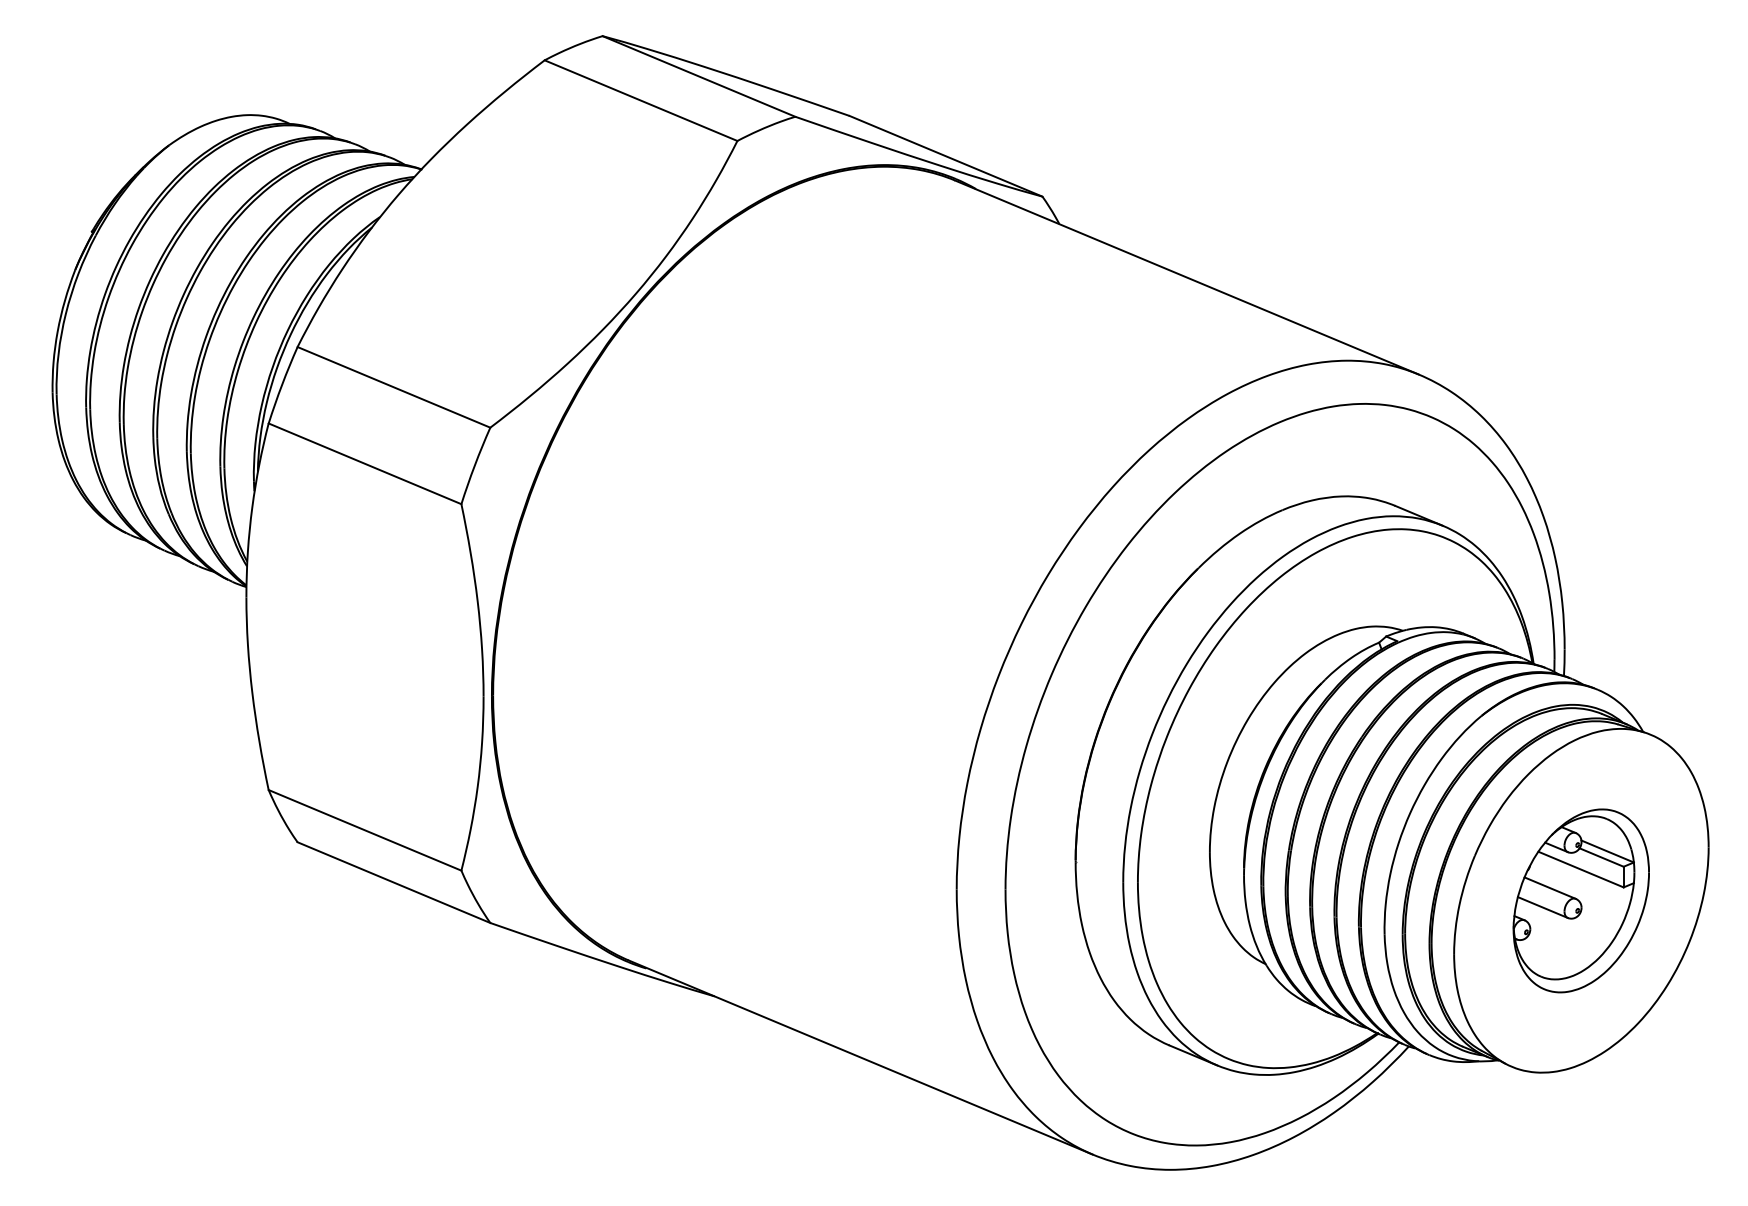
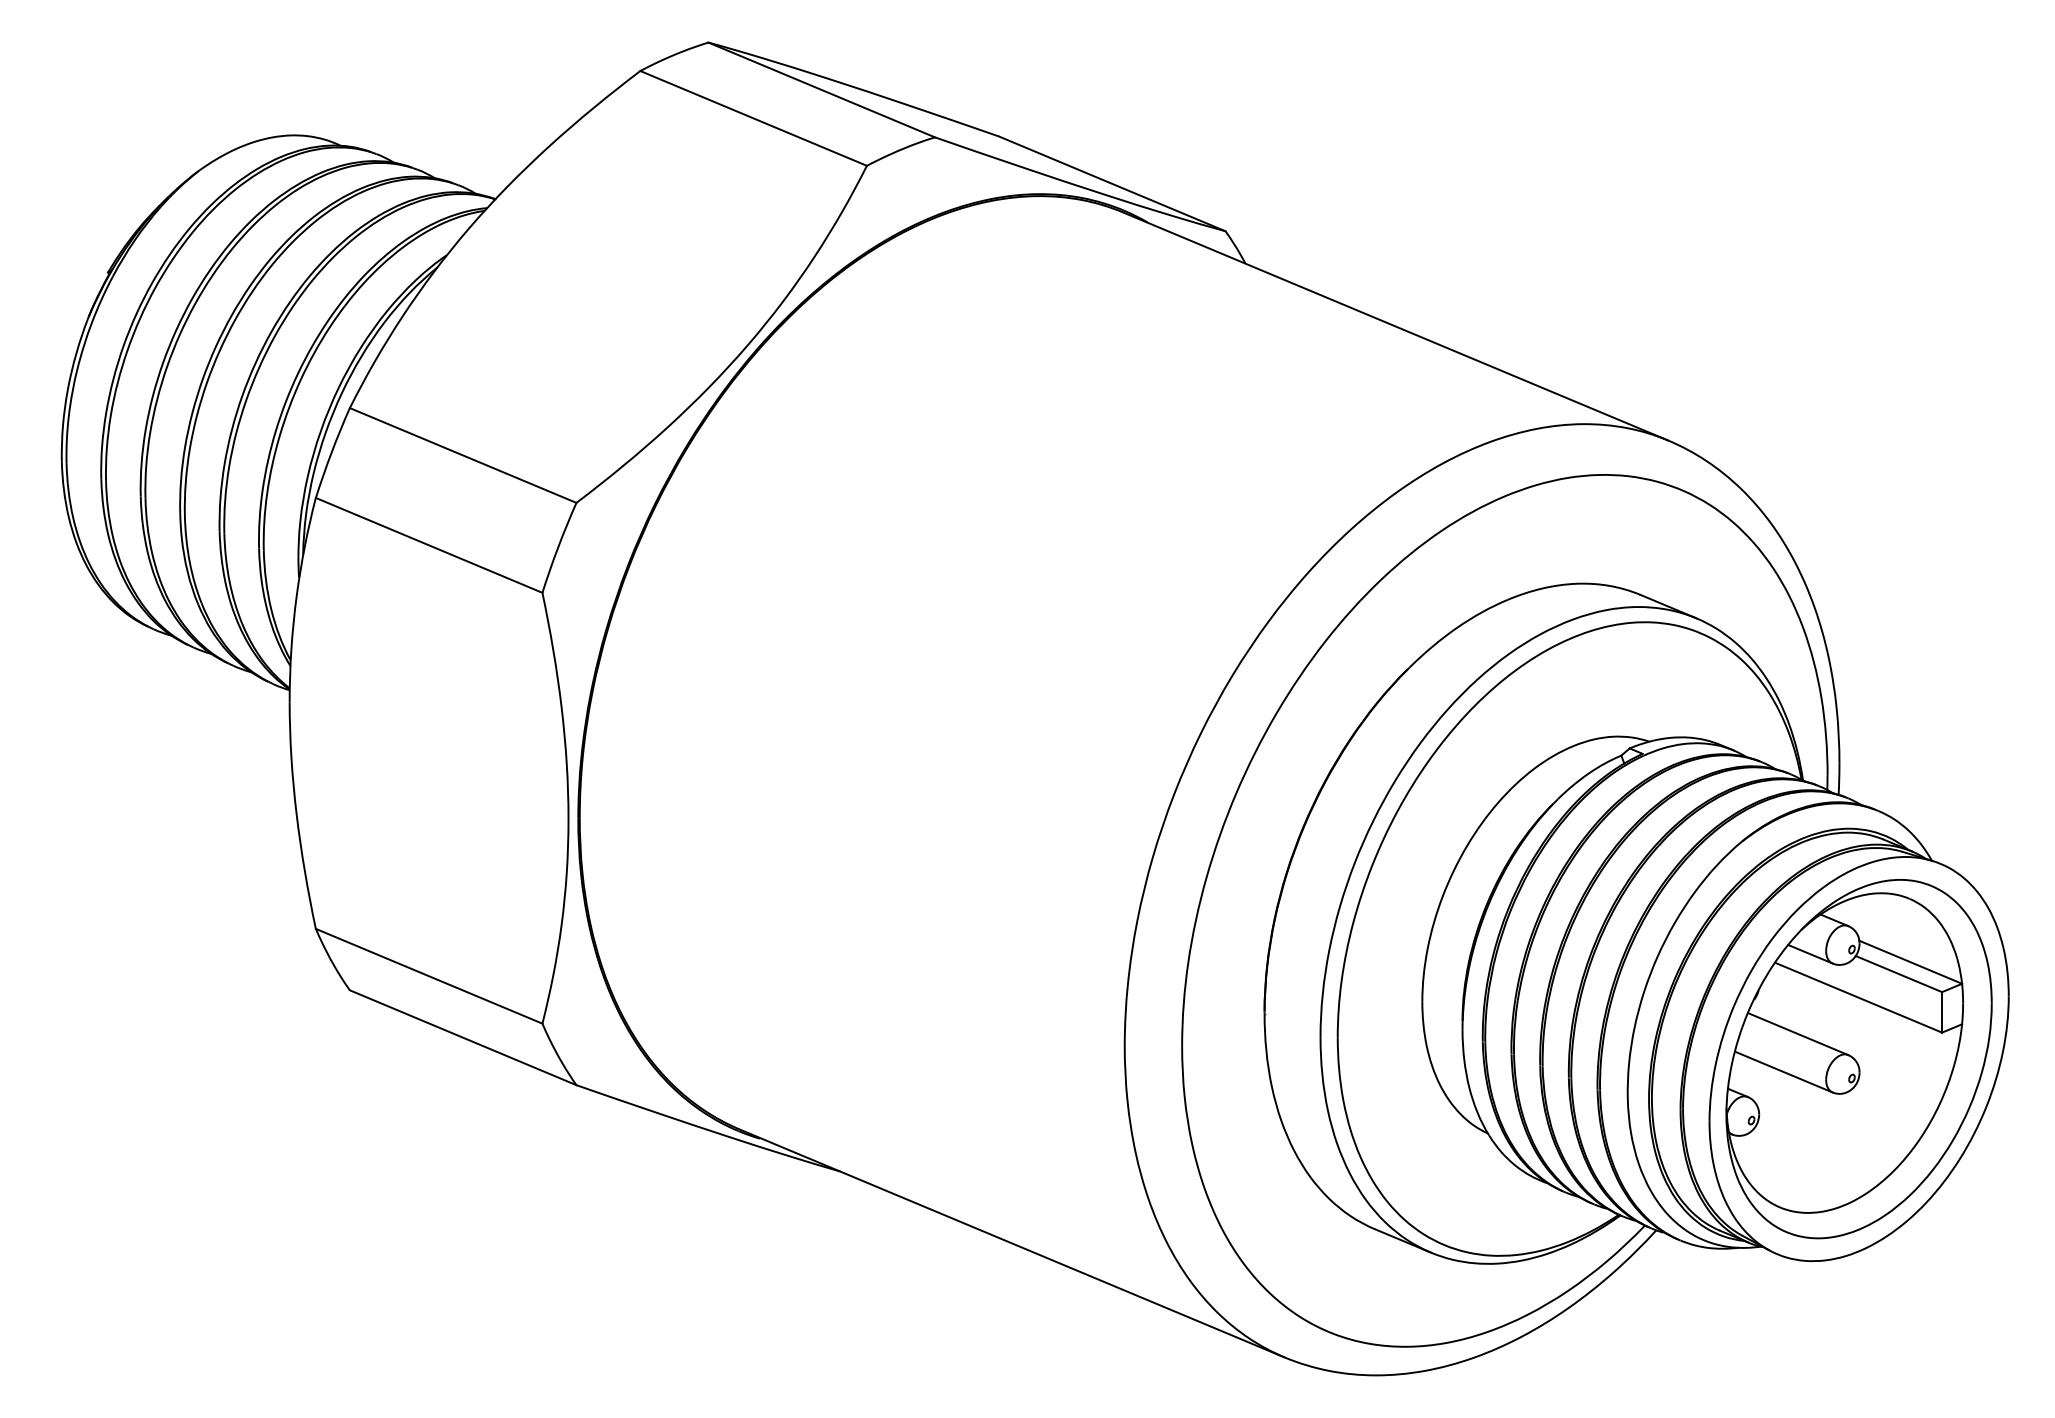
part: (1580, 901) -> (1858, 1059), size x1.67

